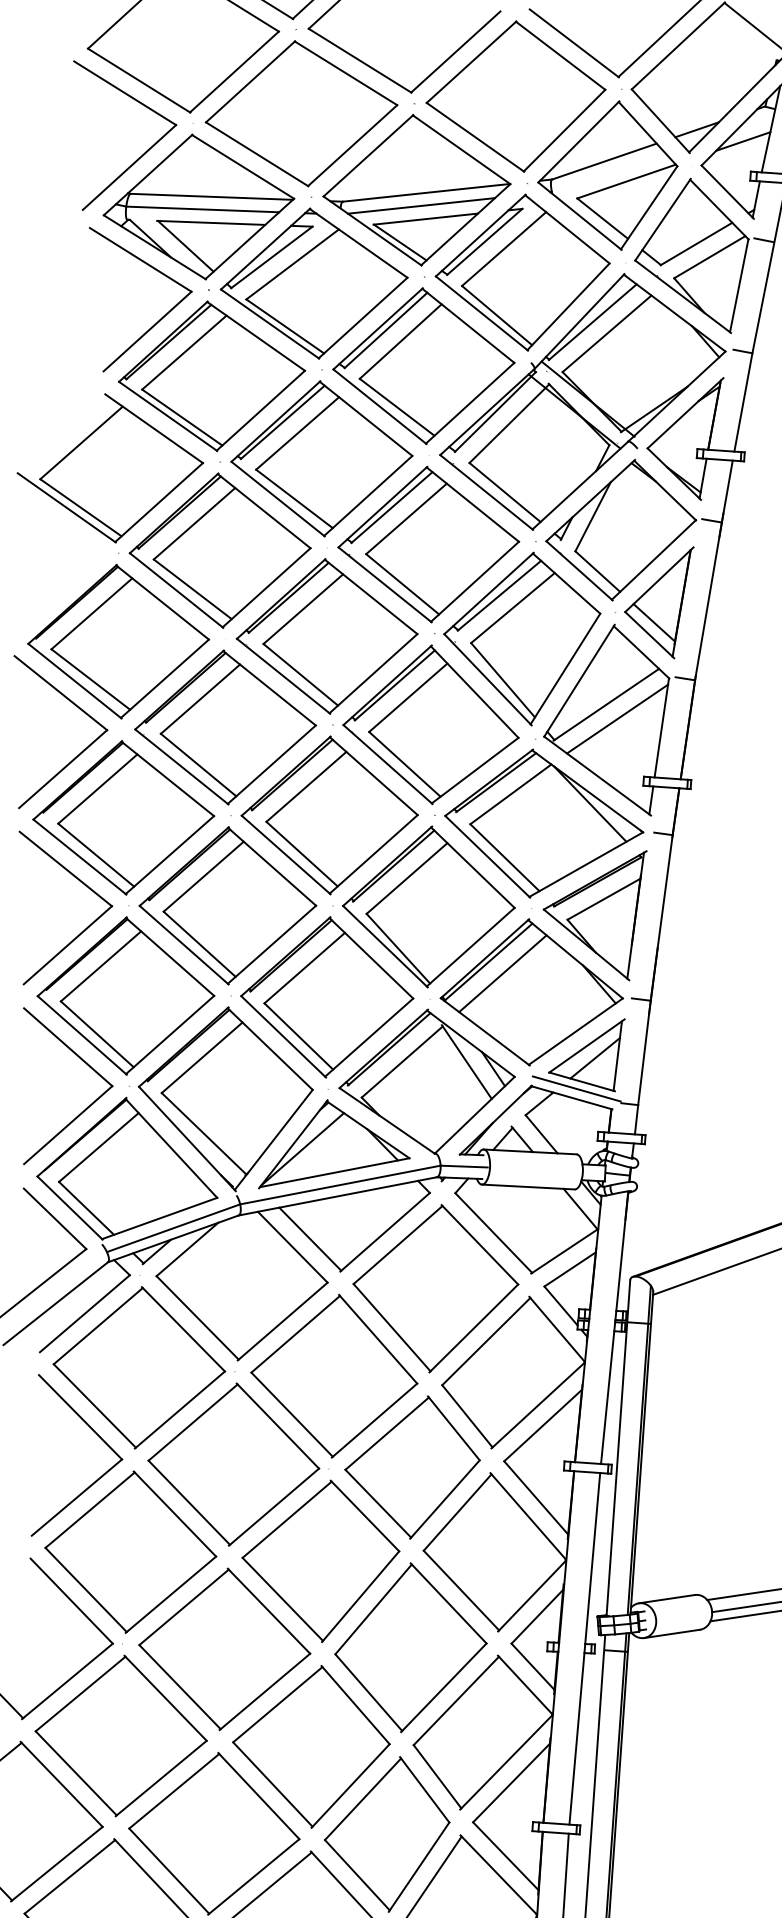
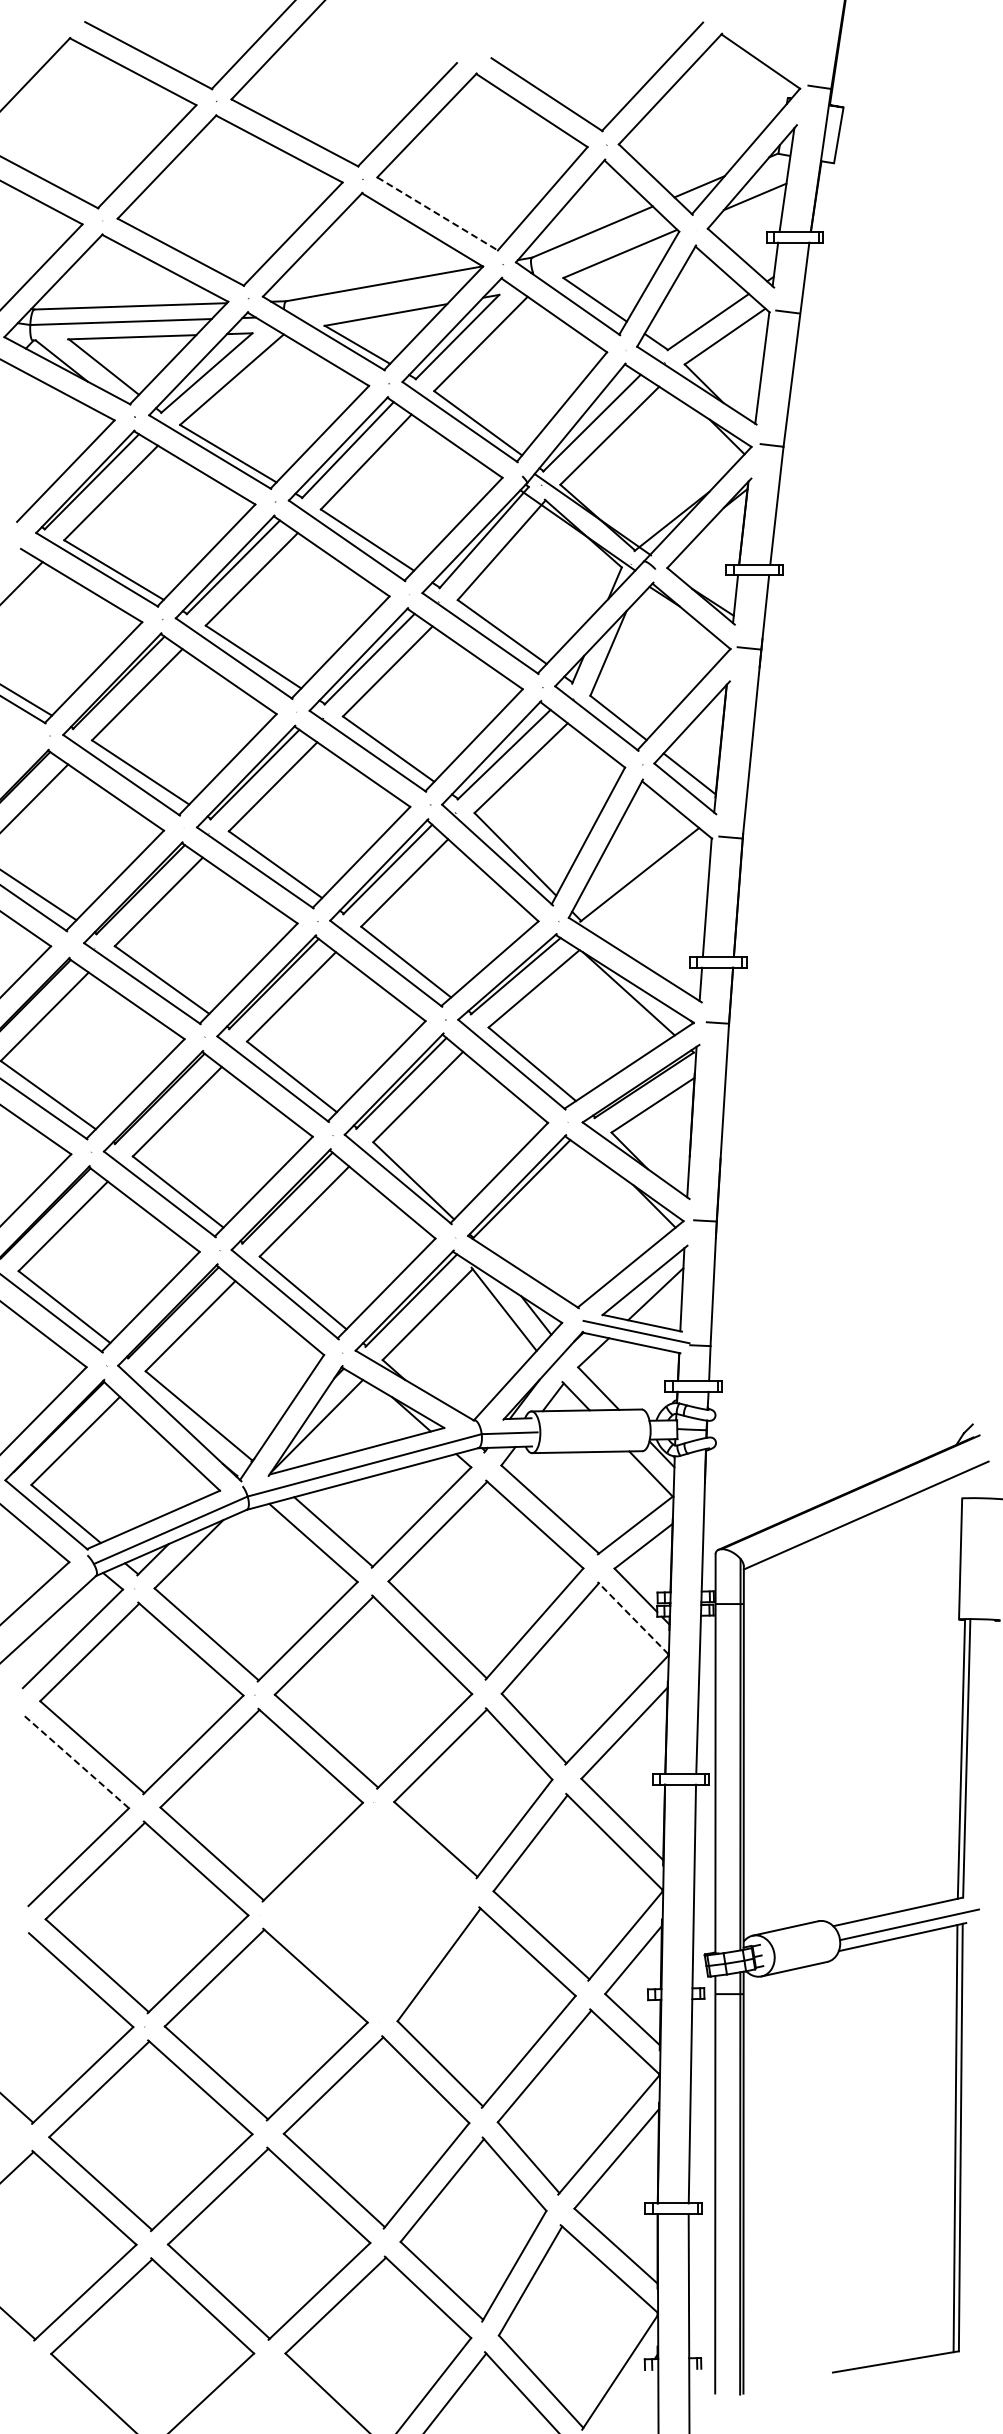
line: (475, 137) -> (437, 214), solid -> dashed
line: (421, 205) -> (379, 299), removed
line: (617, 718) -> (654, 890), removed
line: (502, 973) -> (539, 1201), removed
line: (557, 1329) -> (633, 1618), solid -> dashed
line: (79, 1417) -> (75, 1761), solid -> dashed
part: (319, 1560) -> (371, 1911), removed

